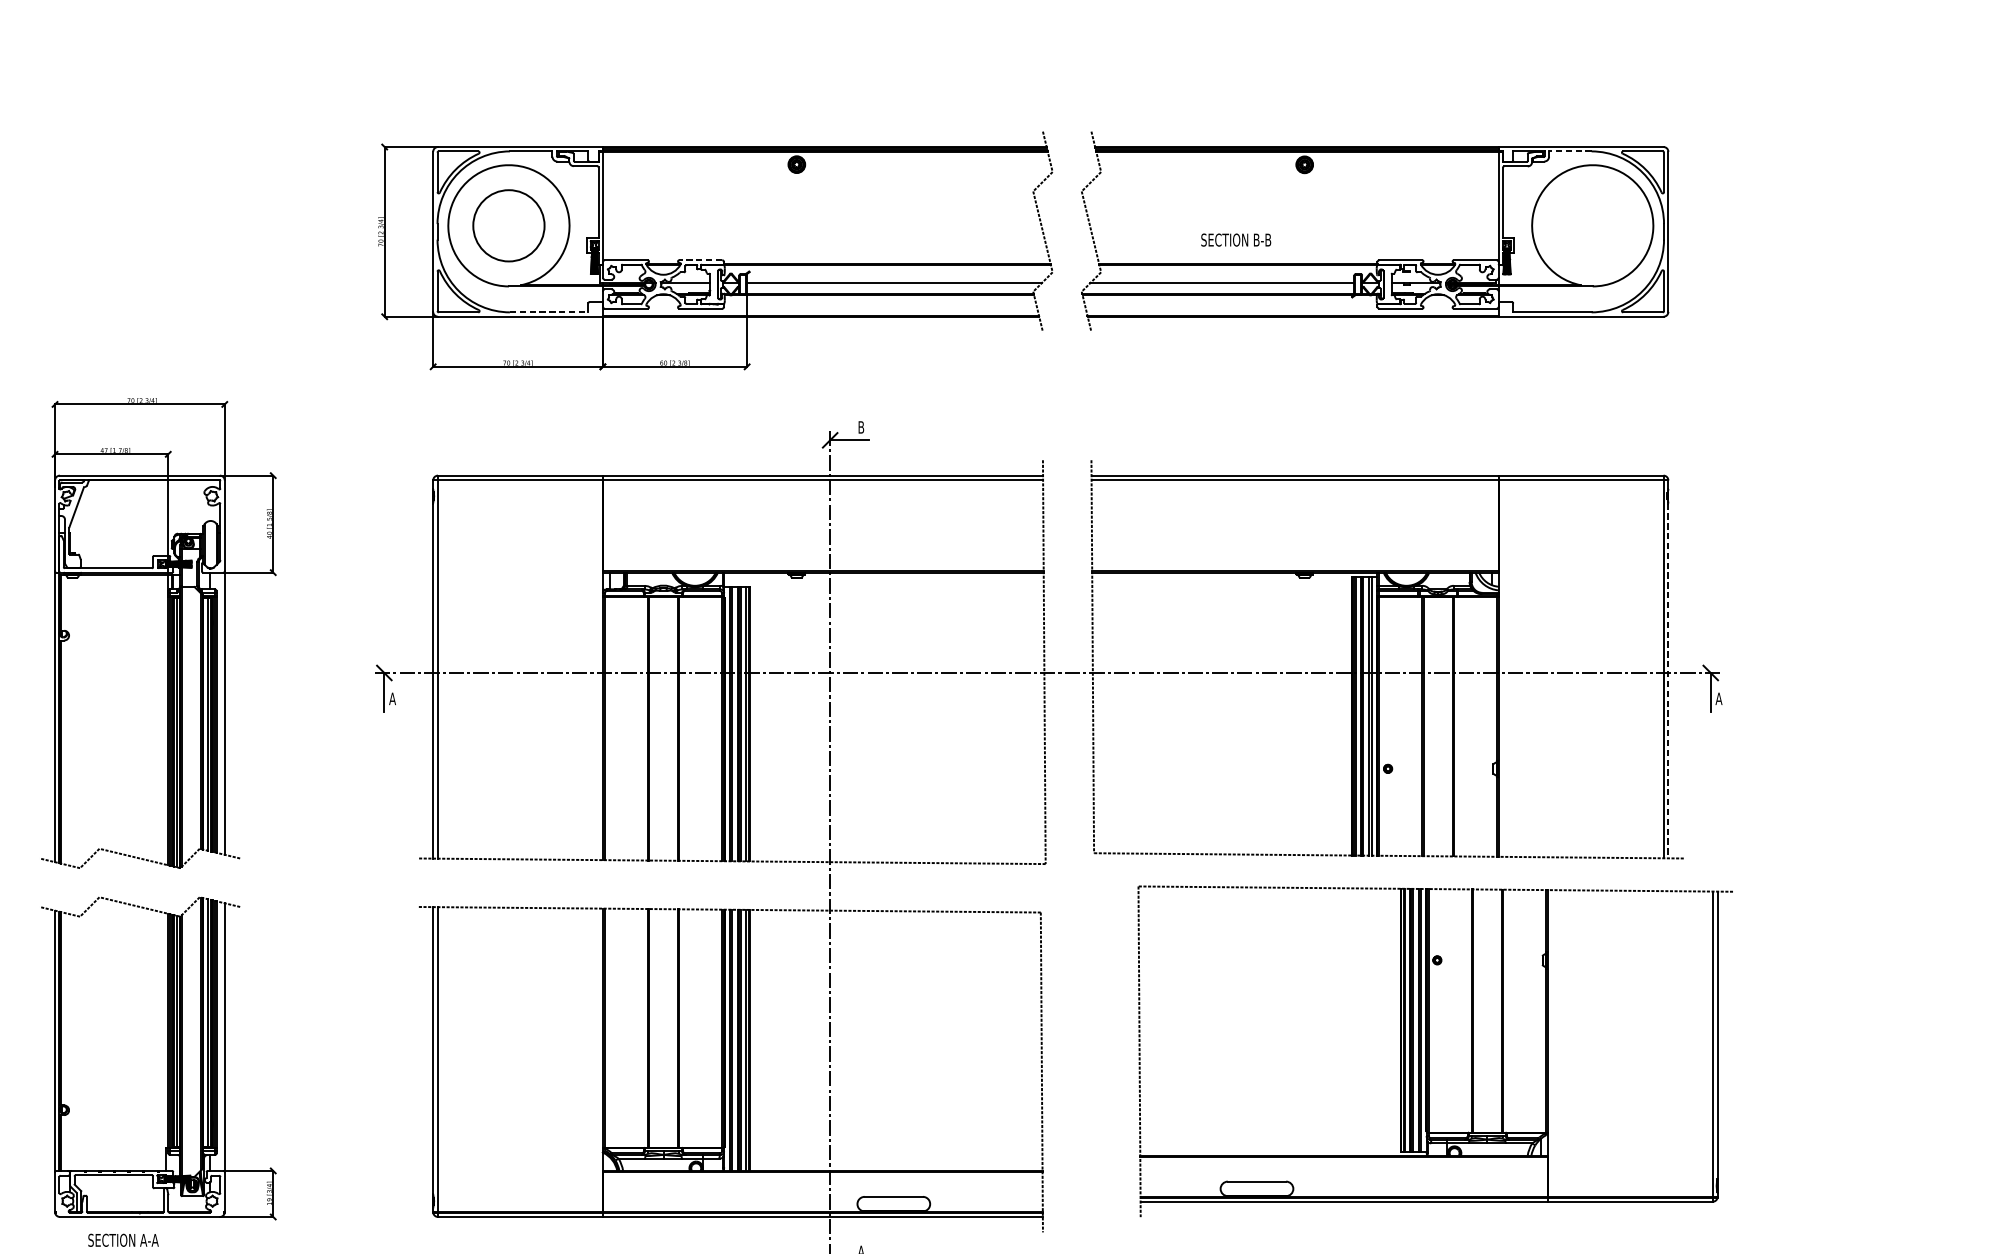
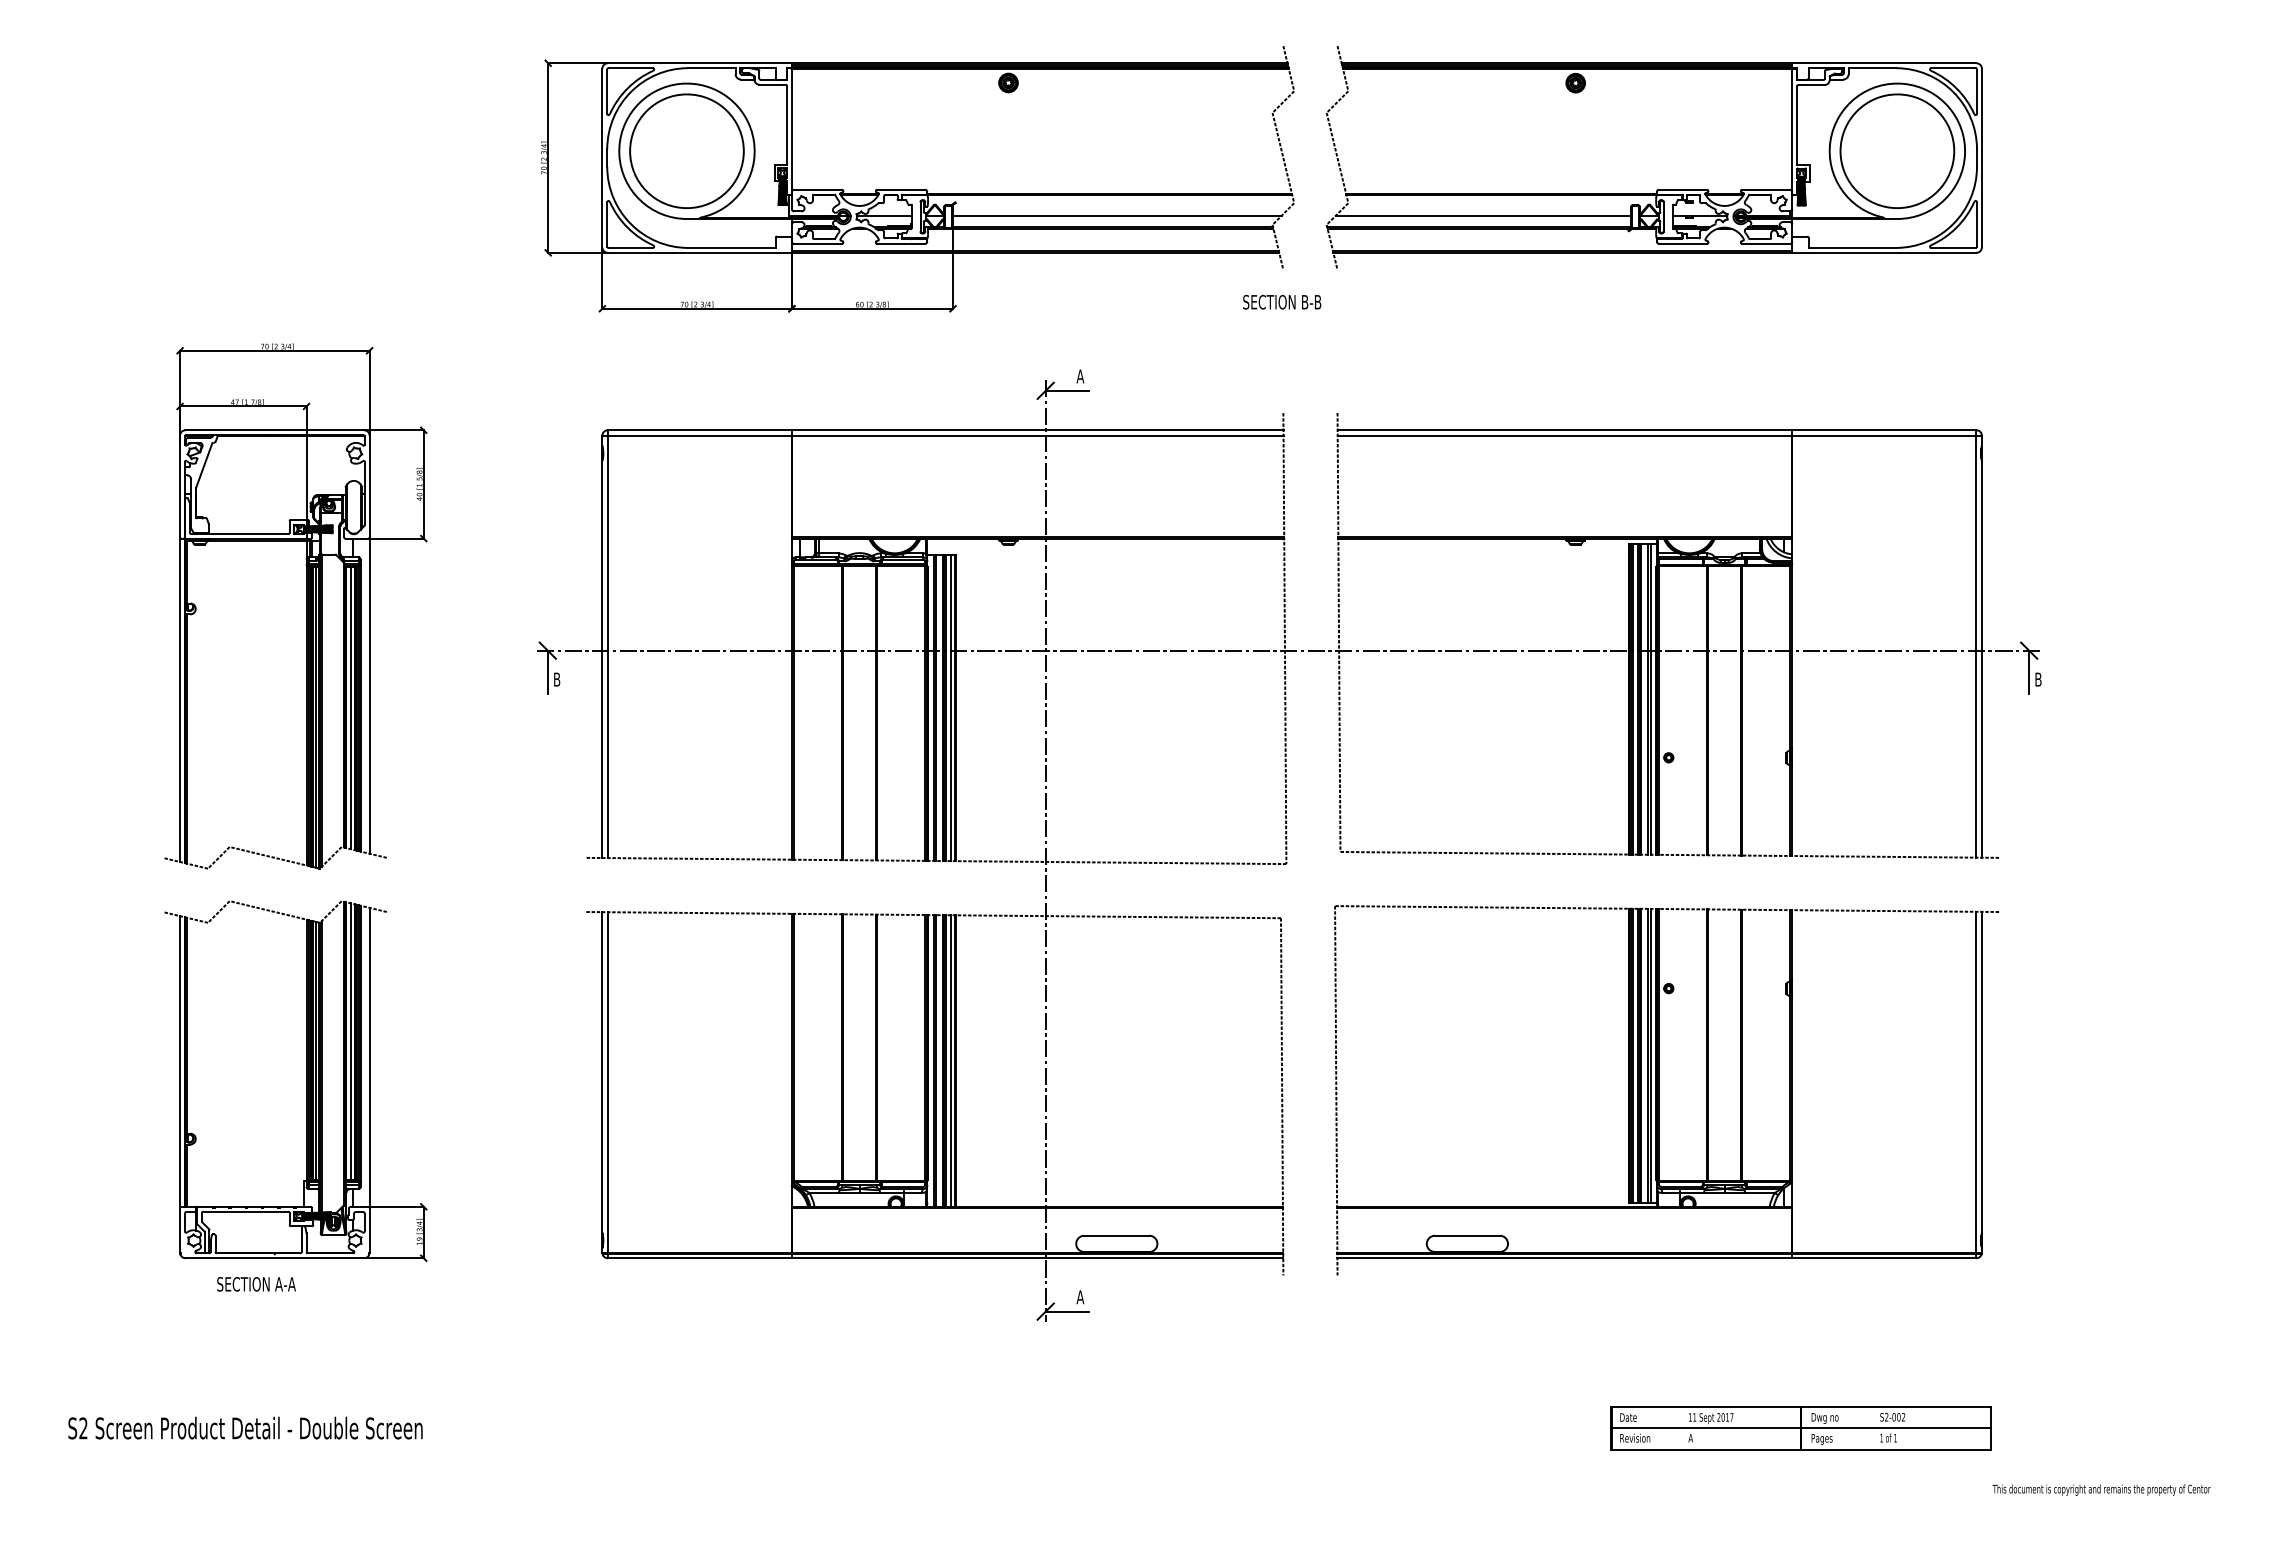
line: (1570, 151) -> (1872, 68), dashed -> solid
circle: (1592, 225) -> (1897, 150), added
circle: (508, 226) -> (686, 151), size x1.43
text: (1236, 239) -> (1282, 301), moved
line: (701, 260) -> (901, 189), dashed -> solid
line: (548, 311) -> (731, 247), dashed -> solid
text: (861, 427) -> (1080, 376), B -> A
line: (1668, 681) -> (1981, 660), dashed -> solid
text: (392, 698) -> (556, 679), A -> B
text: (1719, 698) -> (2038, 679), A -> B
part: (1428, 1051) -> (1659, 1090), moved

